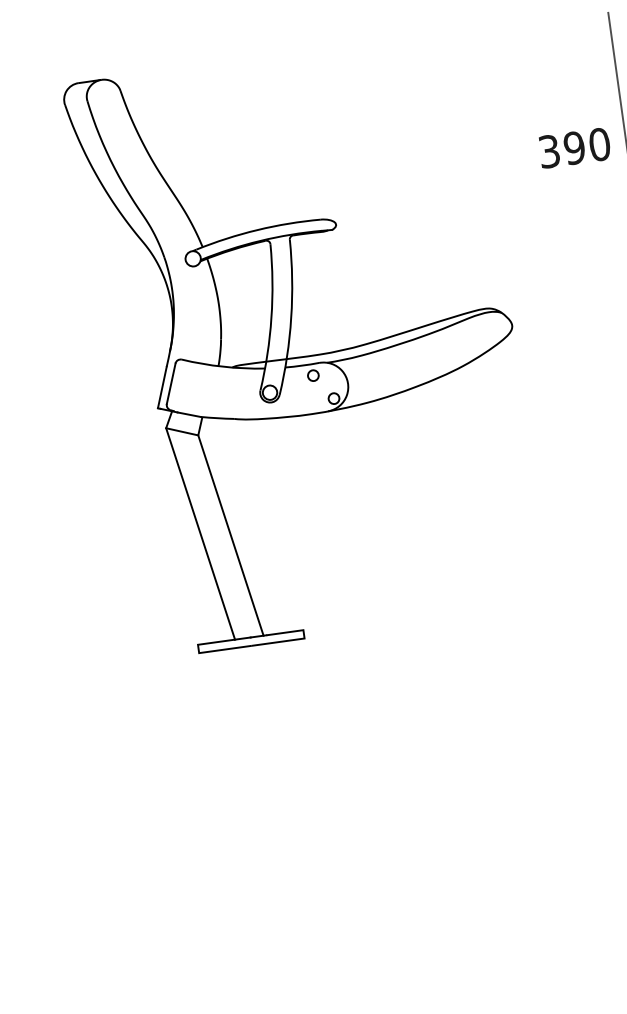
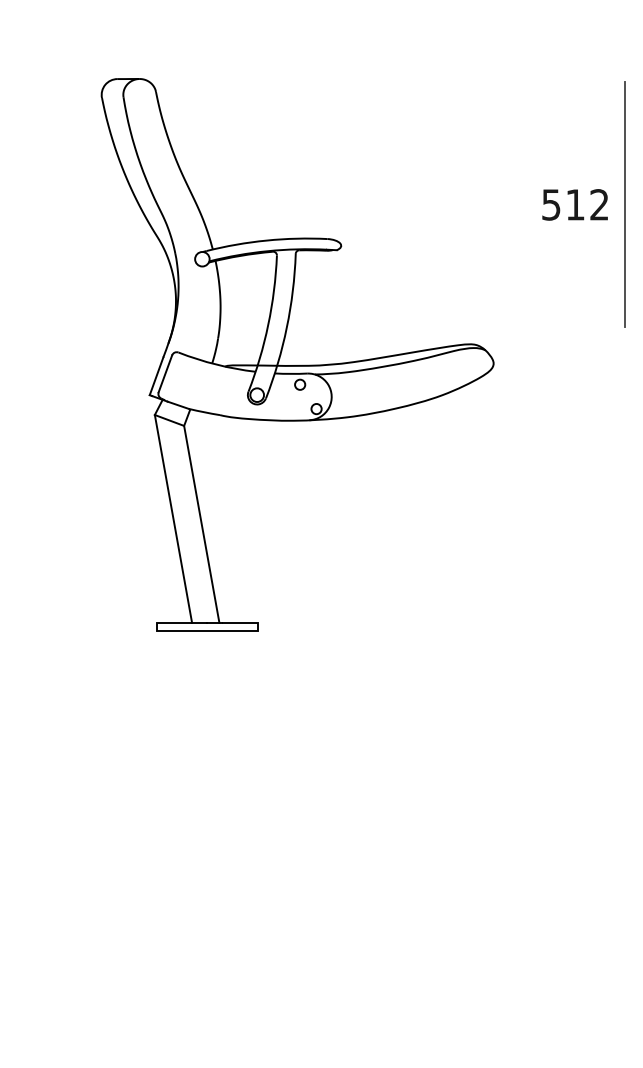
text: (575, 147) -> (576, 204), 390 -> 512

